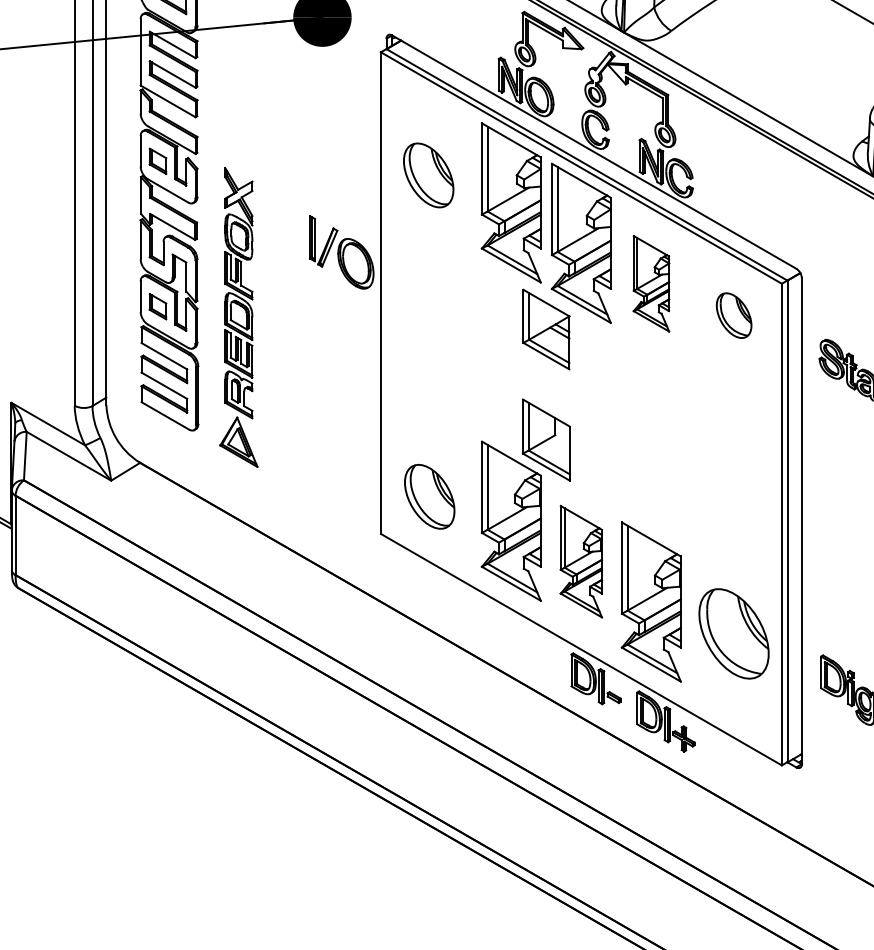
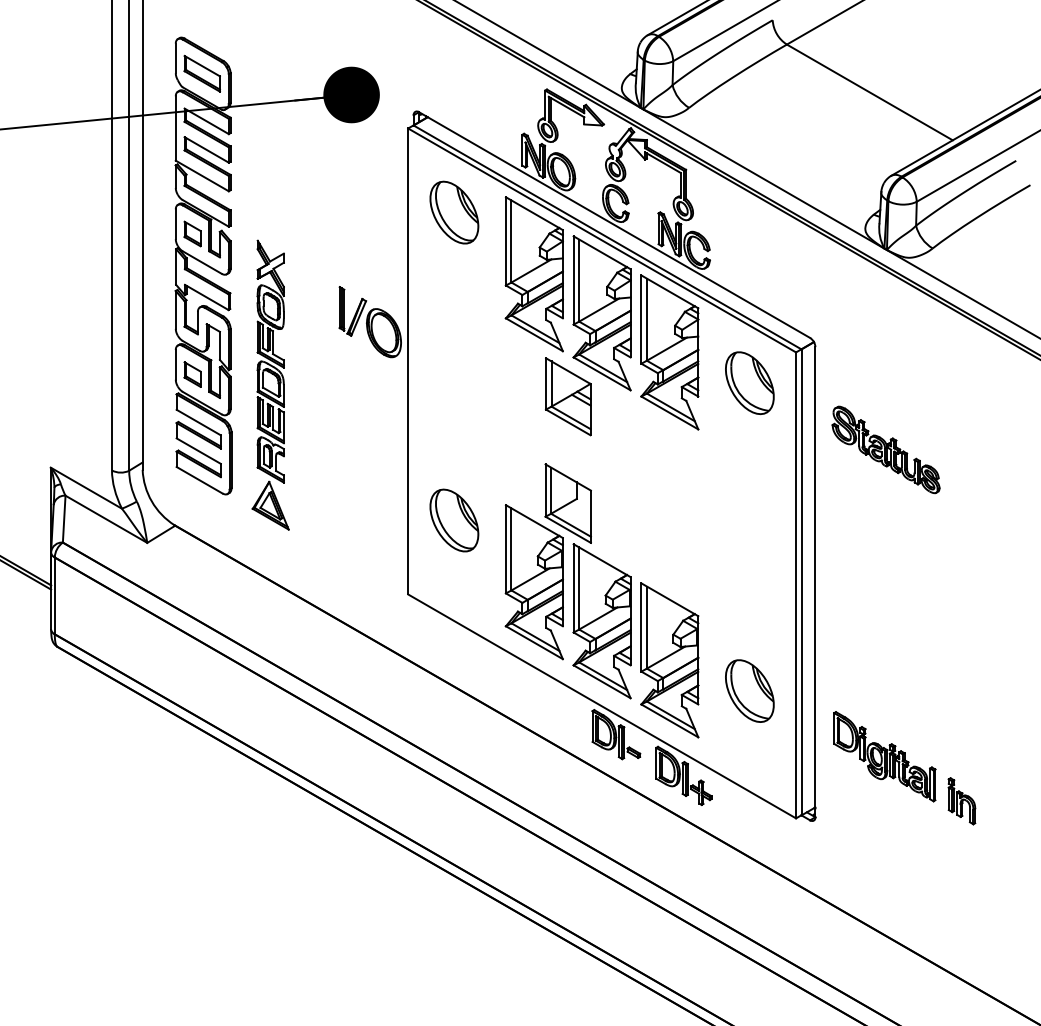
part: (428, 175) -> (454, 212), moved
part: (651, 283) -> (669, 352), size x1.67
part: (733, 315) -> (749, 383), size x1.43
part: (429, 496) -> (454, 520), moved
part: (580, 561) -> (601, 621), size x1.43
part: (733, 633) -> (749, 690), size x0.71

